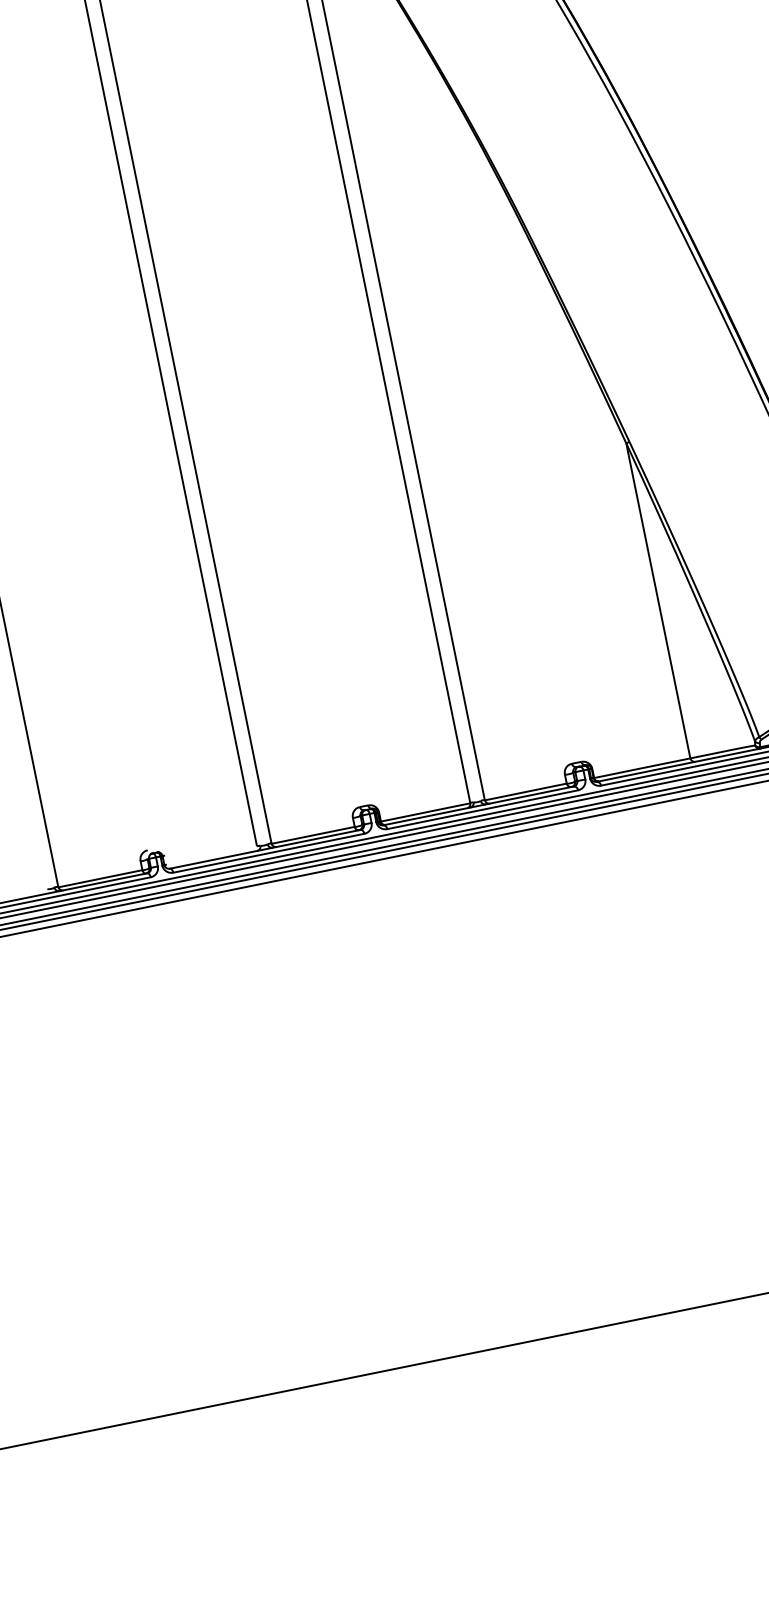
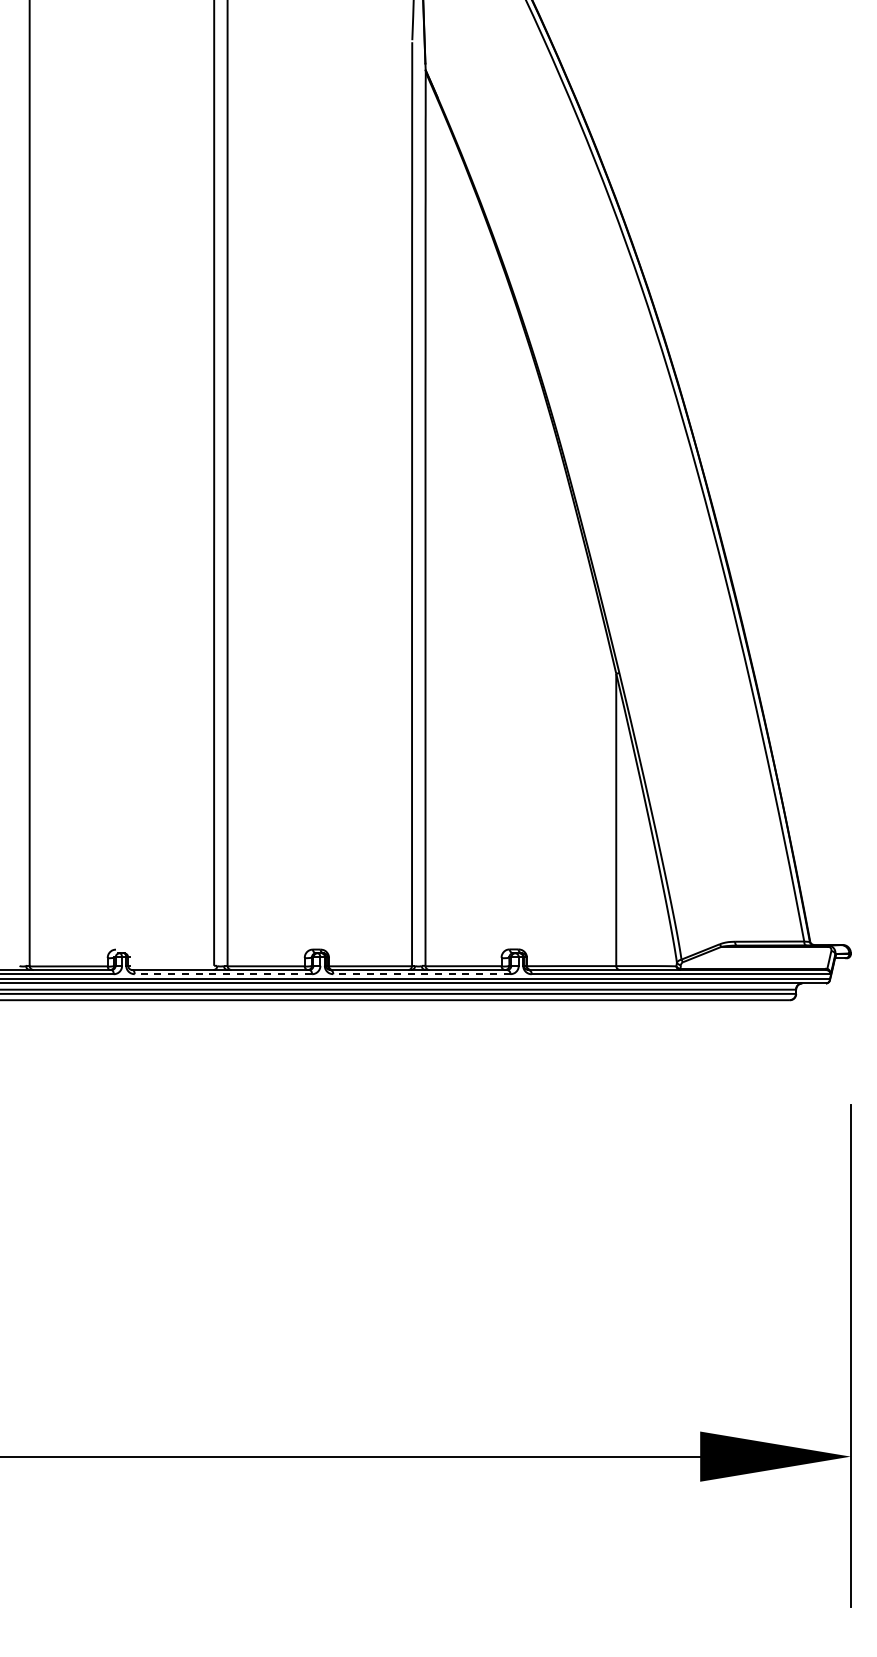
line: (482, 810) -> (421, 974), solid -> dashed
line: (269, 853) -> (223, 974), solid -> dashed

